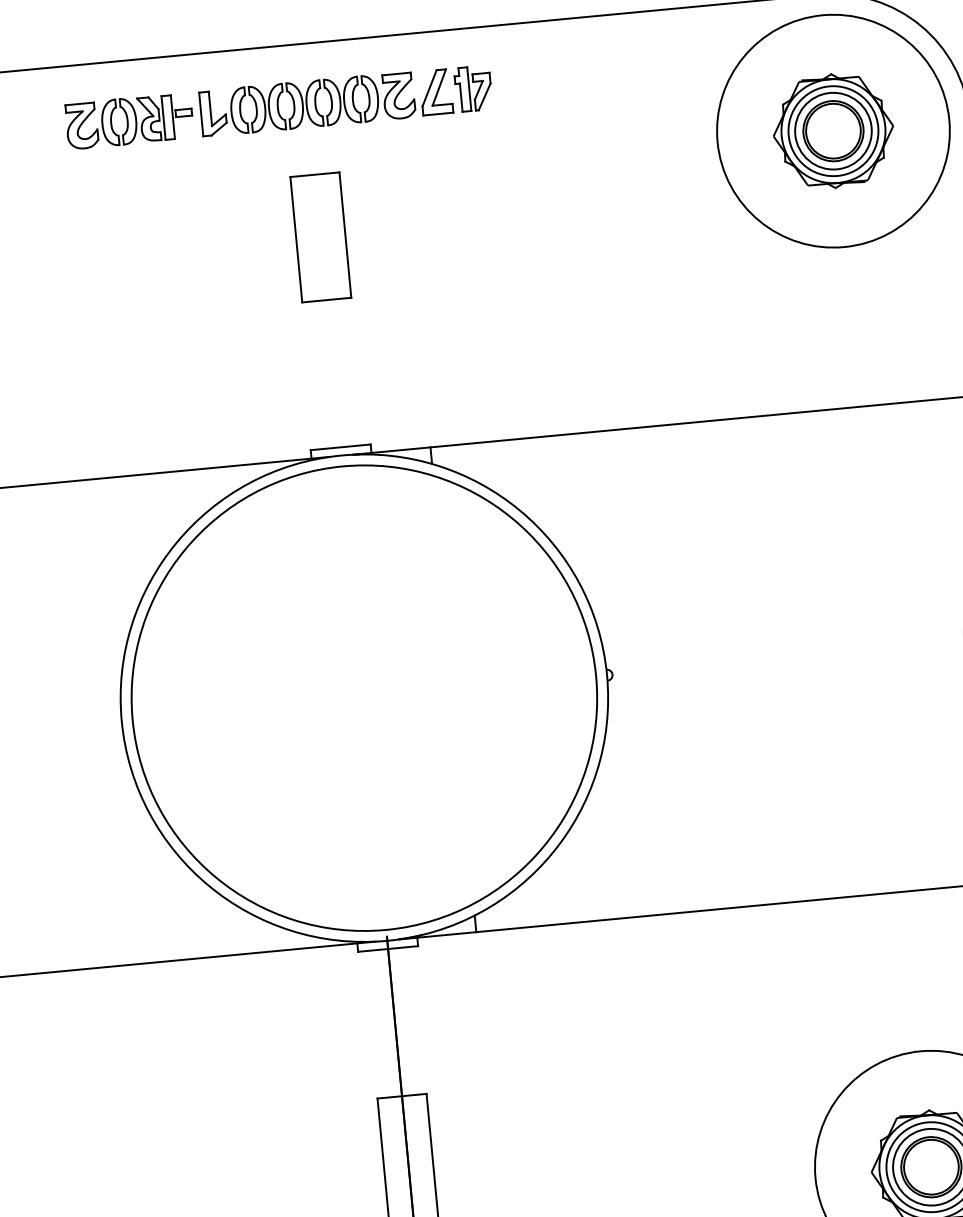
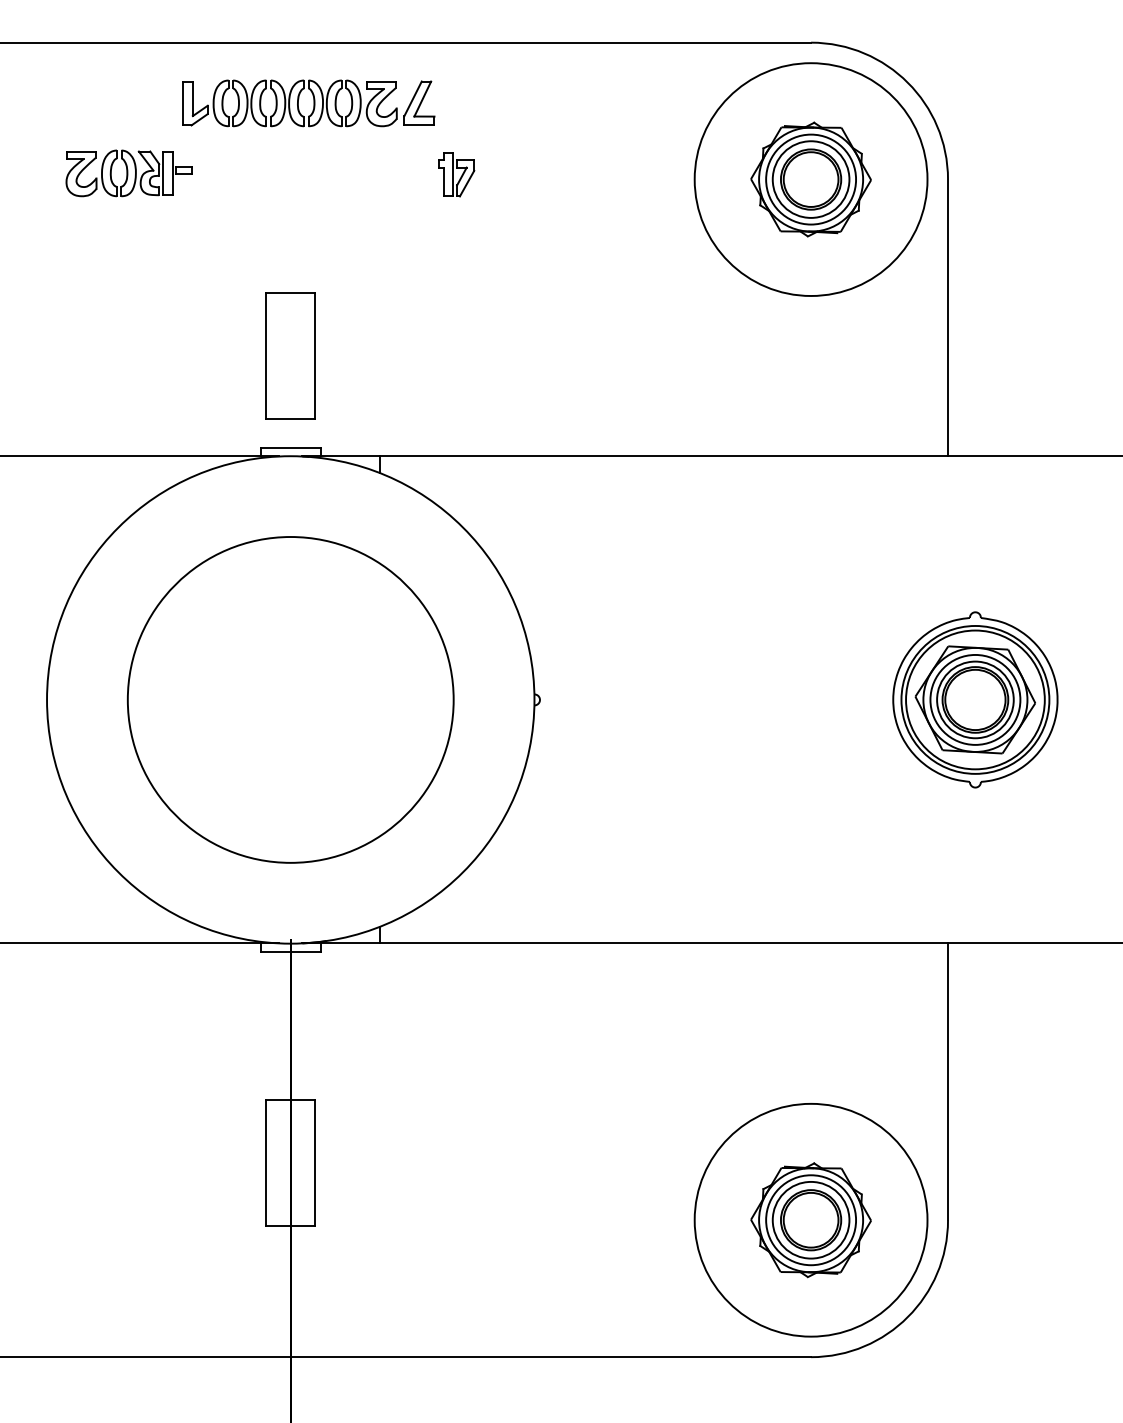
part: (473, 88) -> (456, 174), moved
part: (128, 121) -> (128, 173), moved
part: (320, 236) -> (290, 355), moved
circle: (364, 697) -> (290, 699), size x0.7

